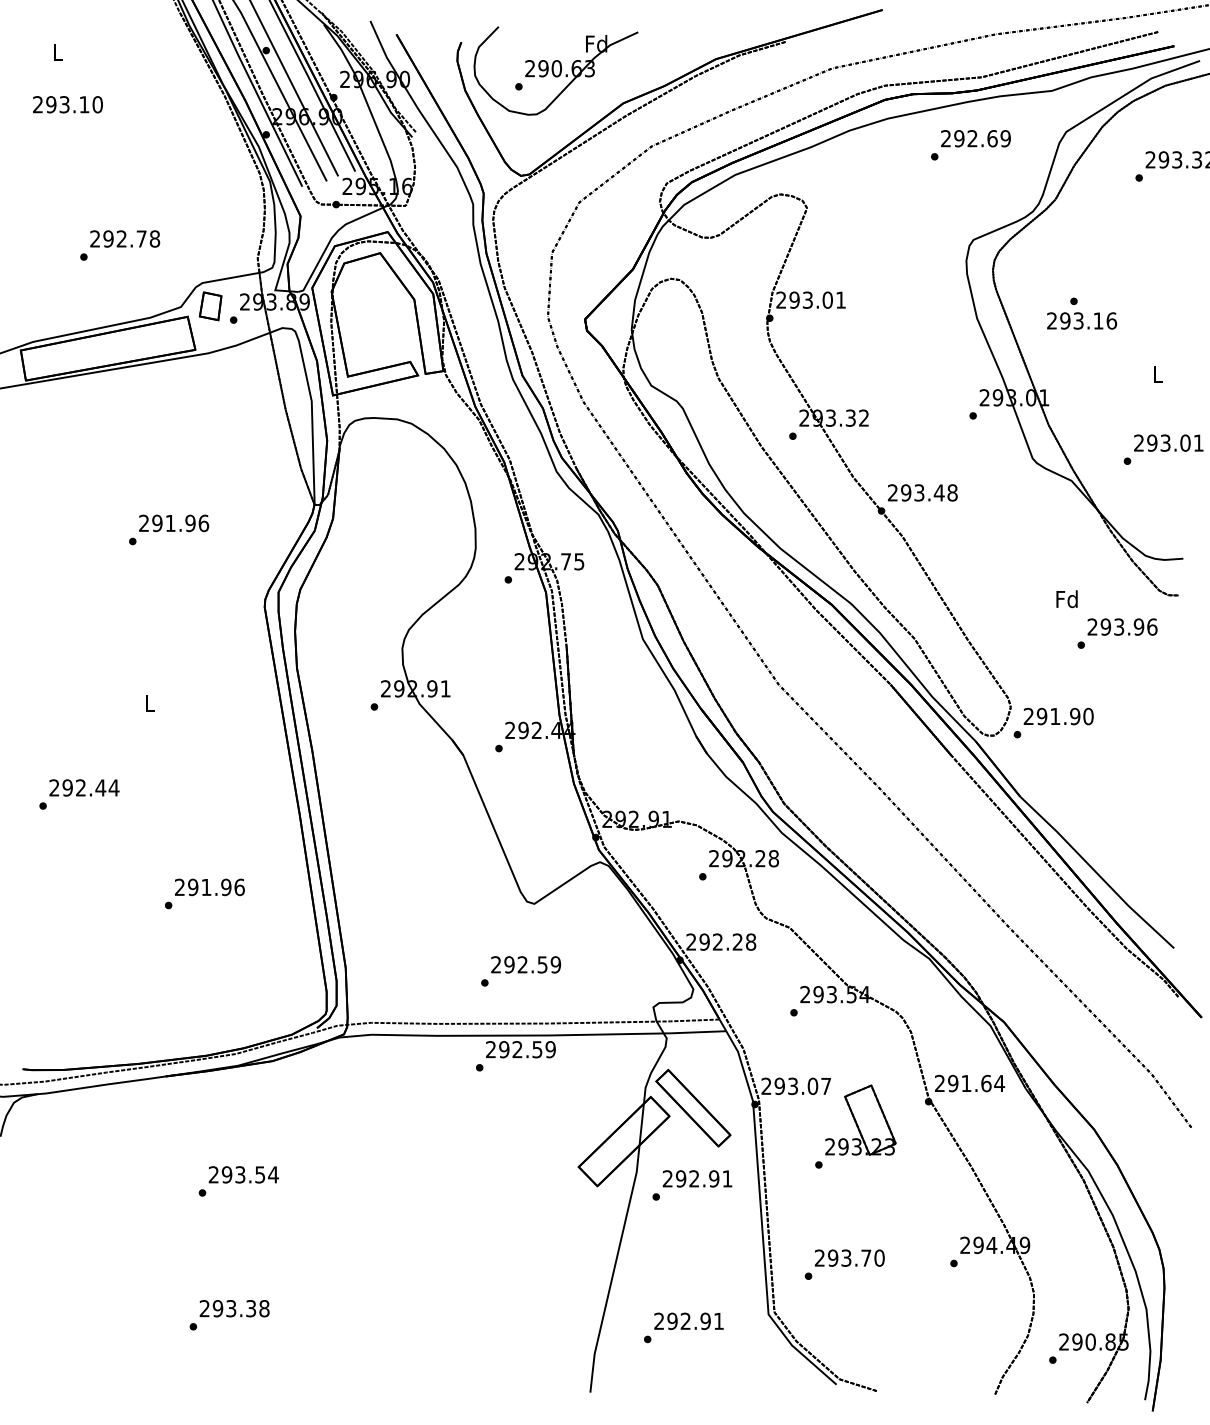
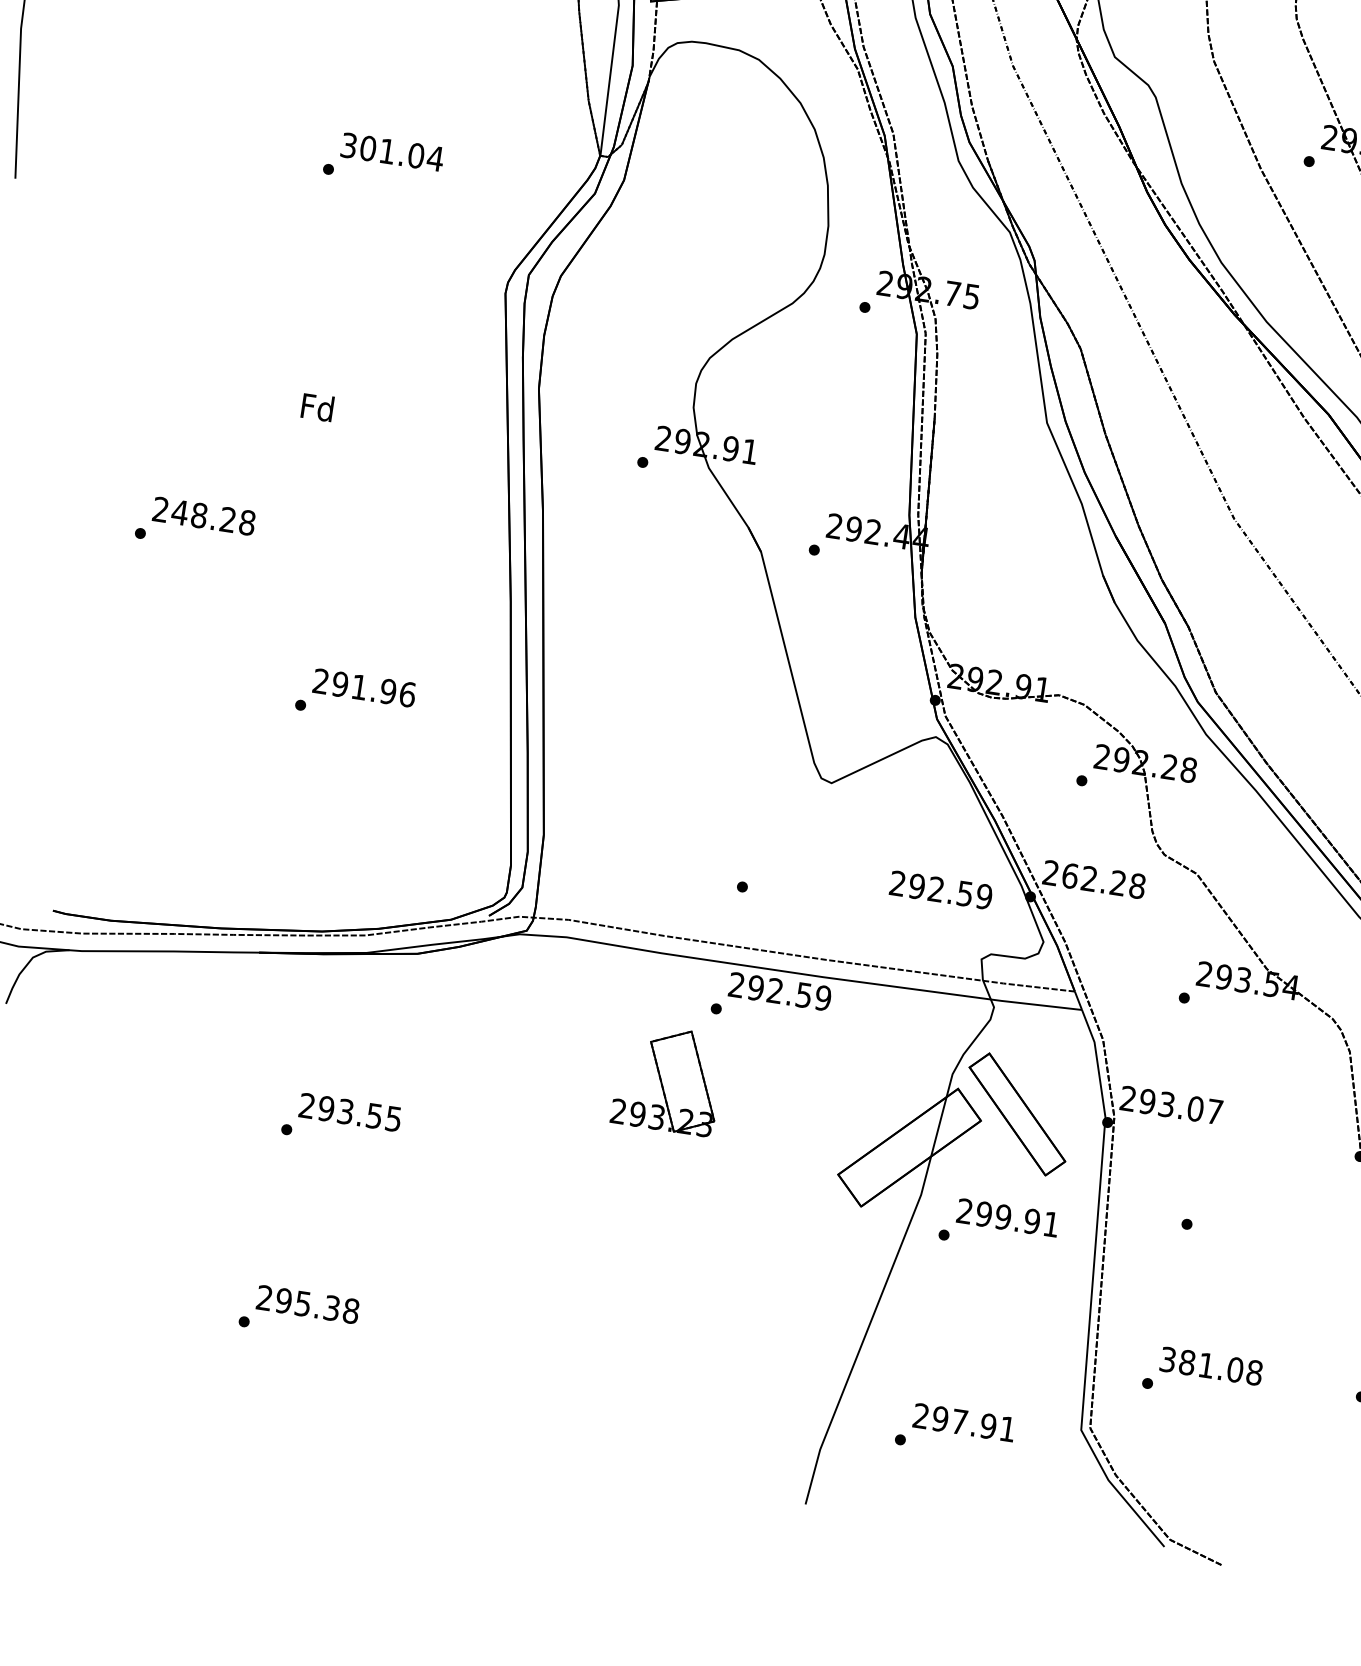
text: (174, 523) -> (392, 152), 291.96 -> 301.04
text: (149, 702) -> (317, 406), L -> Fd
text: (90, 787) -> (213, 516), 292.44 -> 248.28
text: (704, 941) -> (1070, 875), 292.28 -> 262.28
text: (526, 964) -> (941, 889), moved
part: (860, 1119) -> (668, 1078), moved
text: (273, 1174) -> (393, 1118), 293.54 -> 293.55
text: (694, 1178) -> (1003, 1216), 292.91 -> 299.91
text: (849, 1257) -> (1211, 1365), 293.70 -> 381.08
text: (231, 1308) -> (303, 1303), 293.38 -> 295.38
text: (685, 1320) -> (959, 1420), 292.91 -> 297.91

